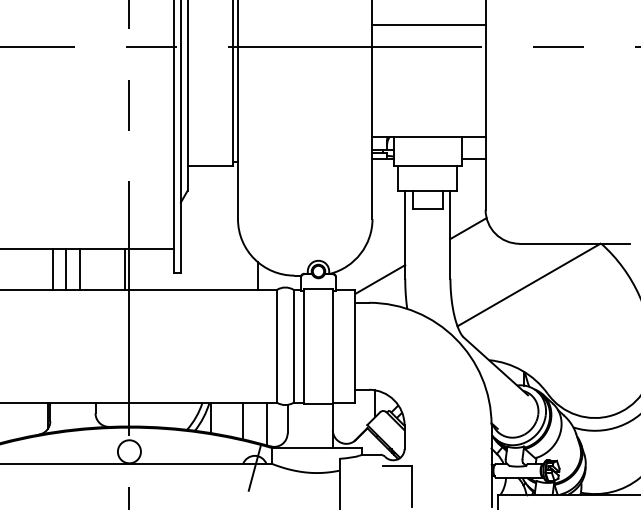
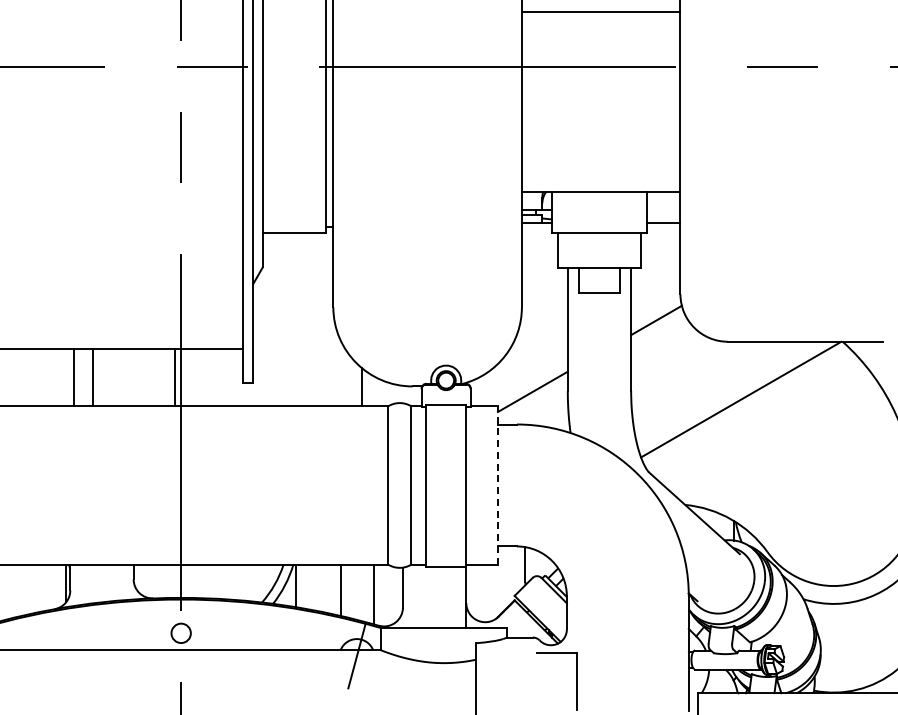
line: (428, 24) -> (600, 11), moved
line: (79, 269) -> (111, 377), removed
line: (355, 345) -> (497, 484), solid -> dashed
circle: (129, 451) -> (181, 633), size x0.6

